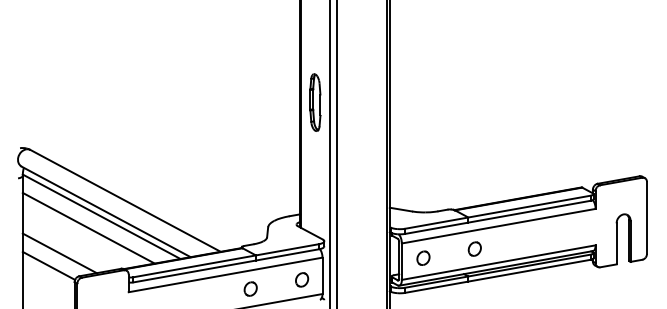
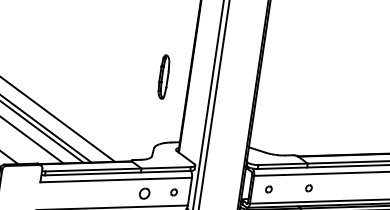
part: (315, 102) -> (164, 76), moved
part: (474, 248) -> (308, 187), size x0.6
part: (423, 257) -> (269, 189), size x0.6
part: (302, 279) -> (174, 192), size x0.6
part: (250, 288) -> (144, 193), moved

